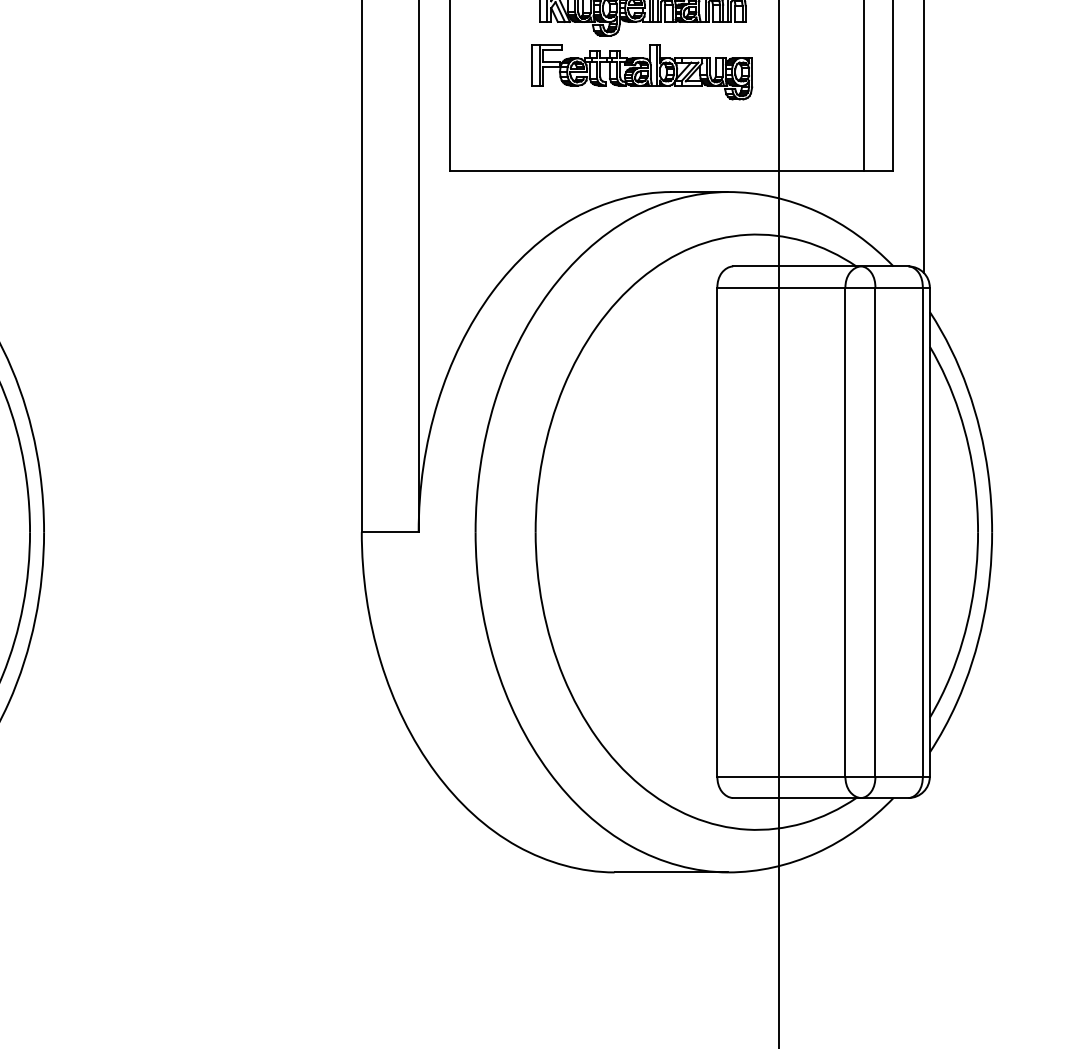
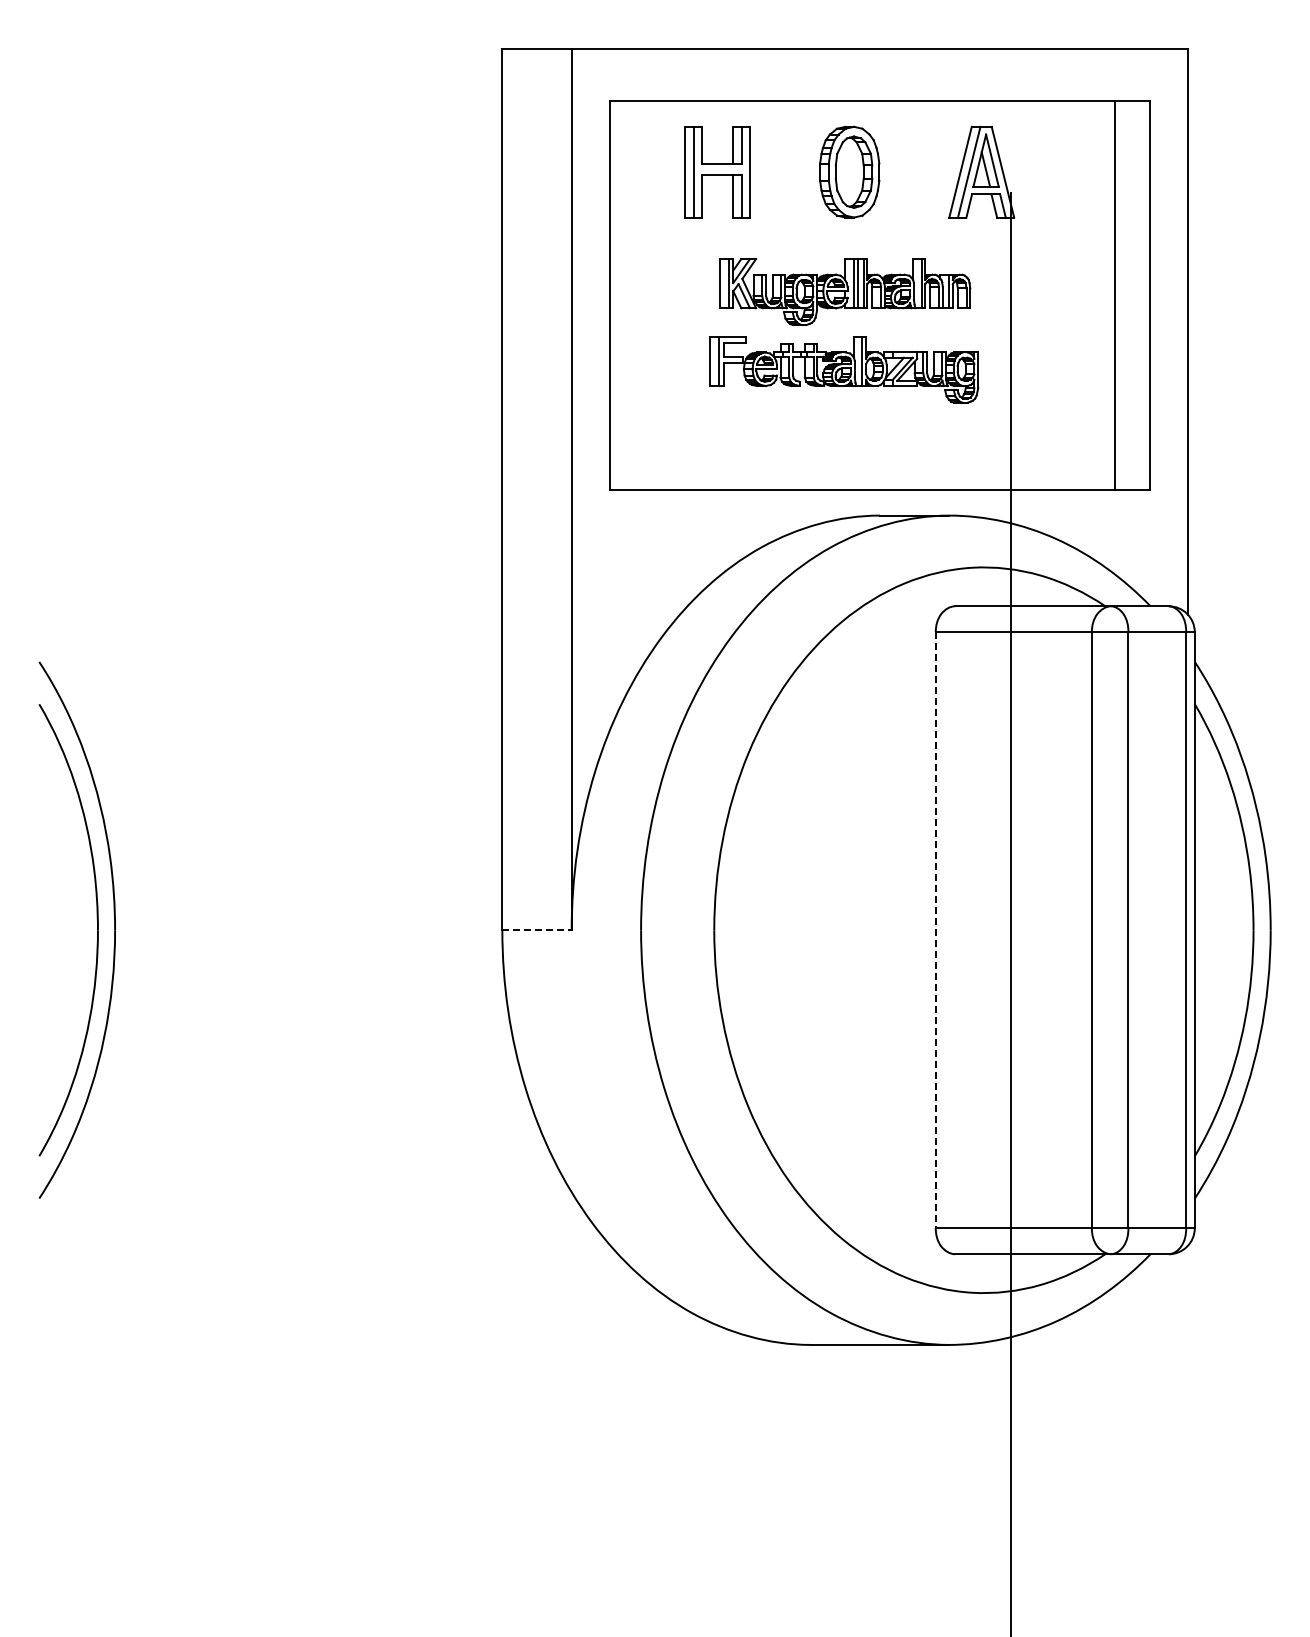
line: (390, 532) -> (537, 930), solid -> dashed
line: (717, 532) -> (935, 930), solid -> dashed

